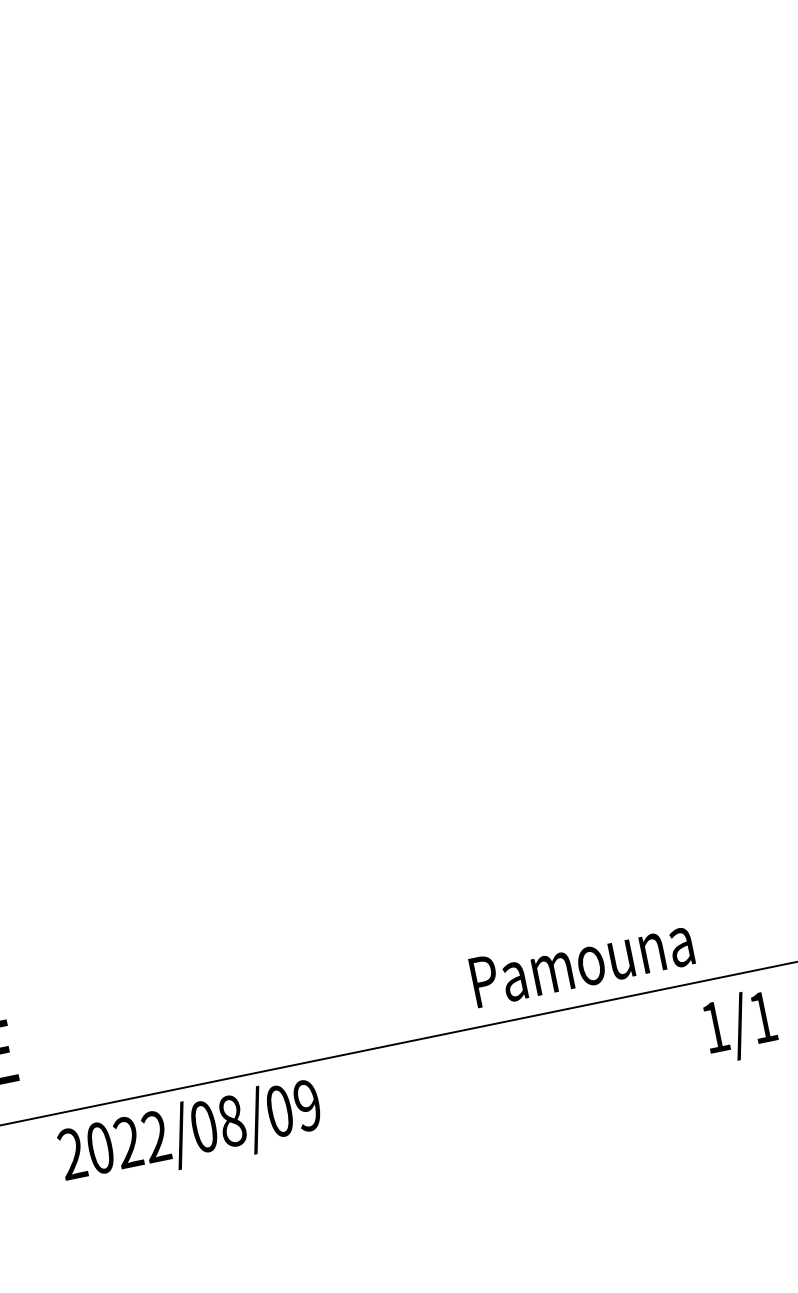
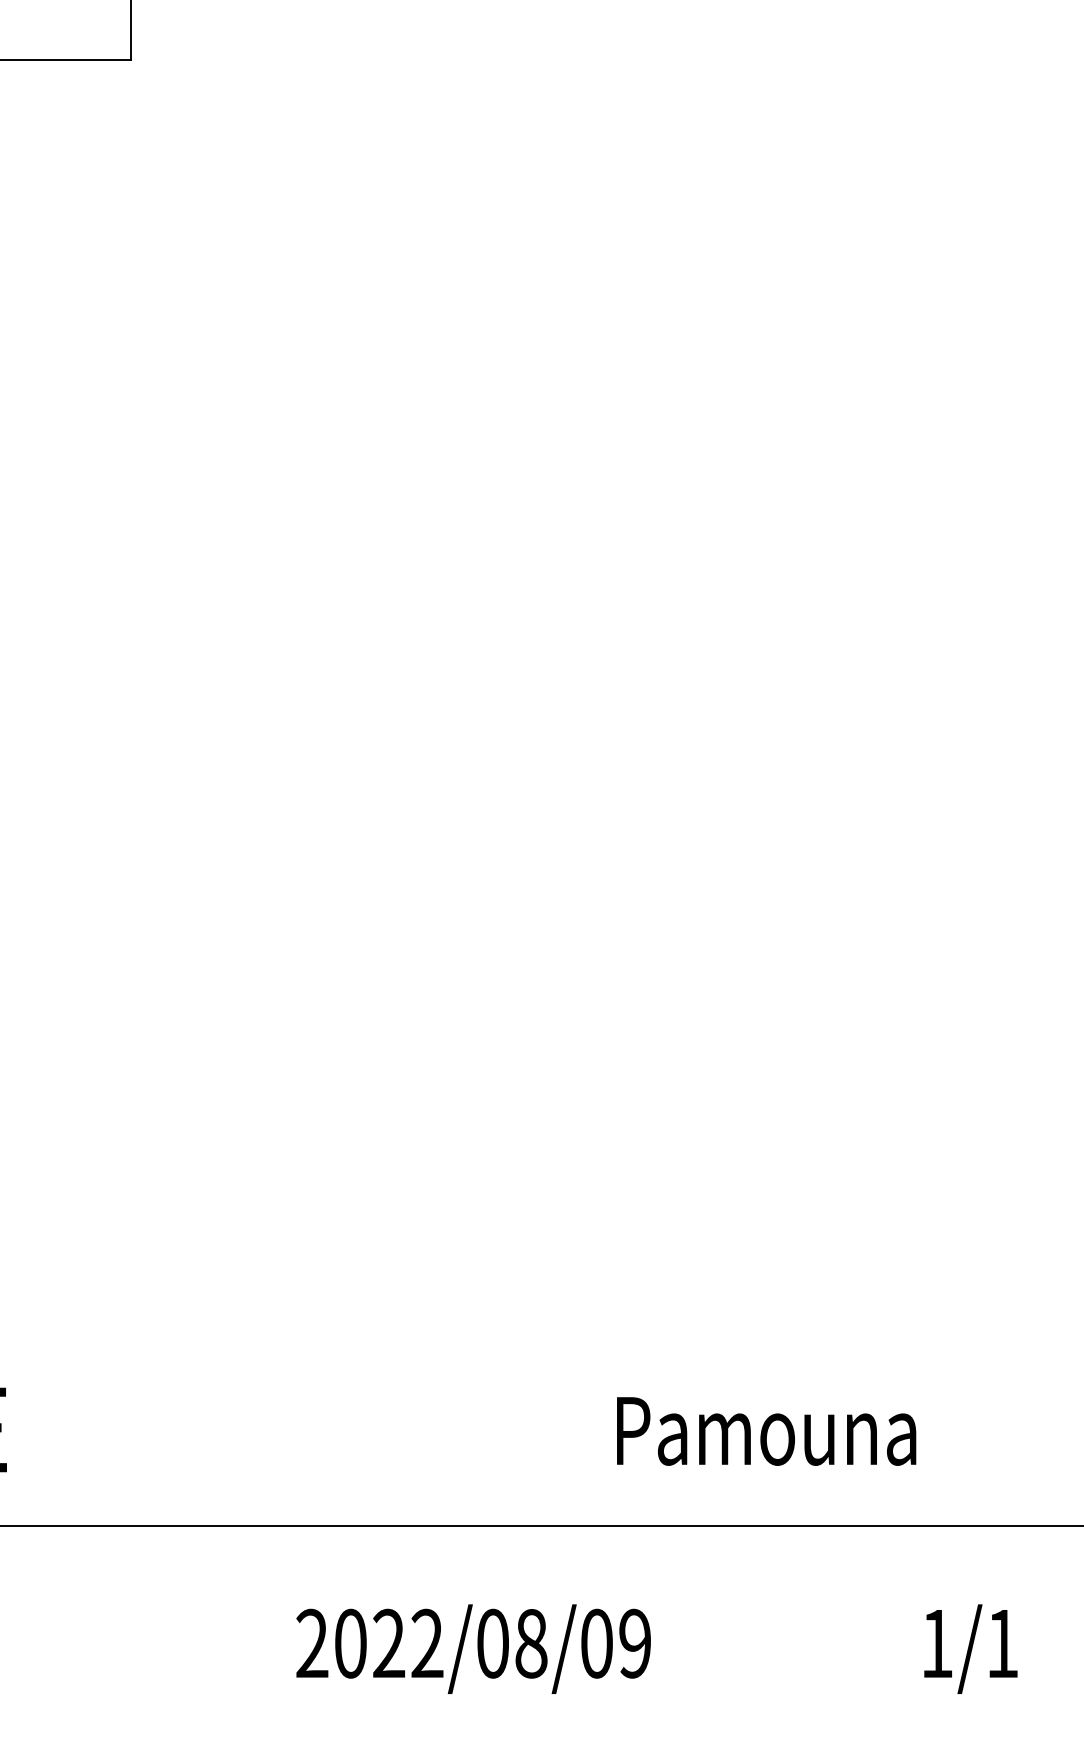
text: (582, 961) -> (766, 1431), moved
text: (740, 1025) -> (970, 1648), moved
text: (190, 1133) -> (473, 1648), moved

